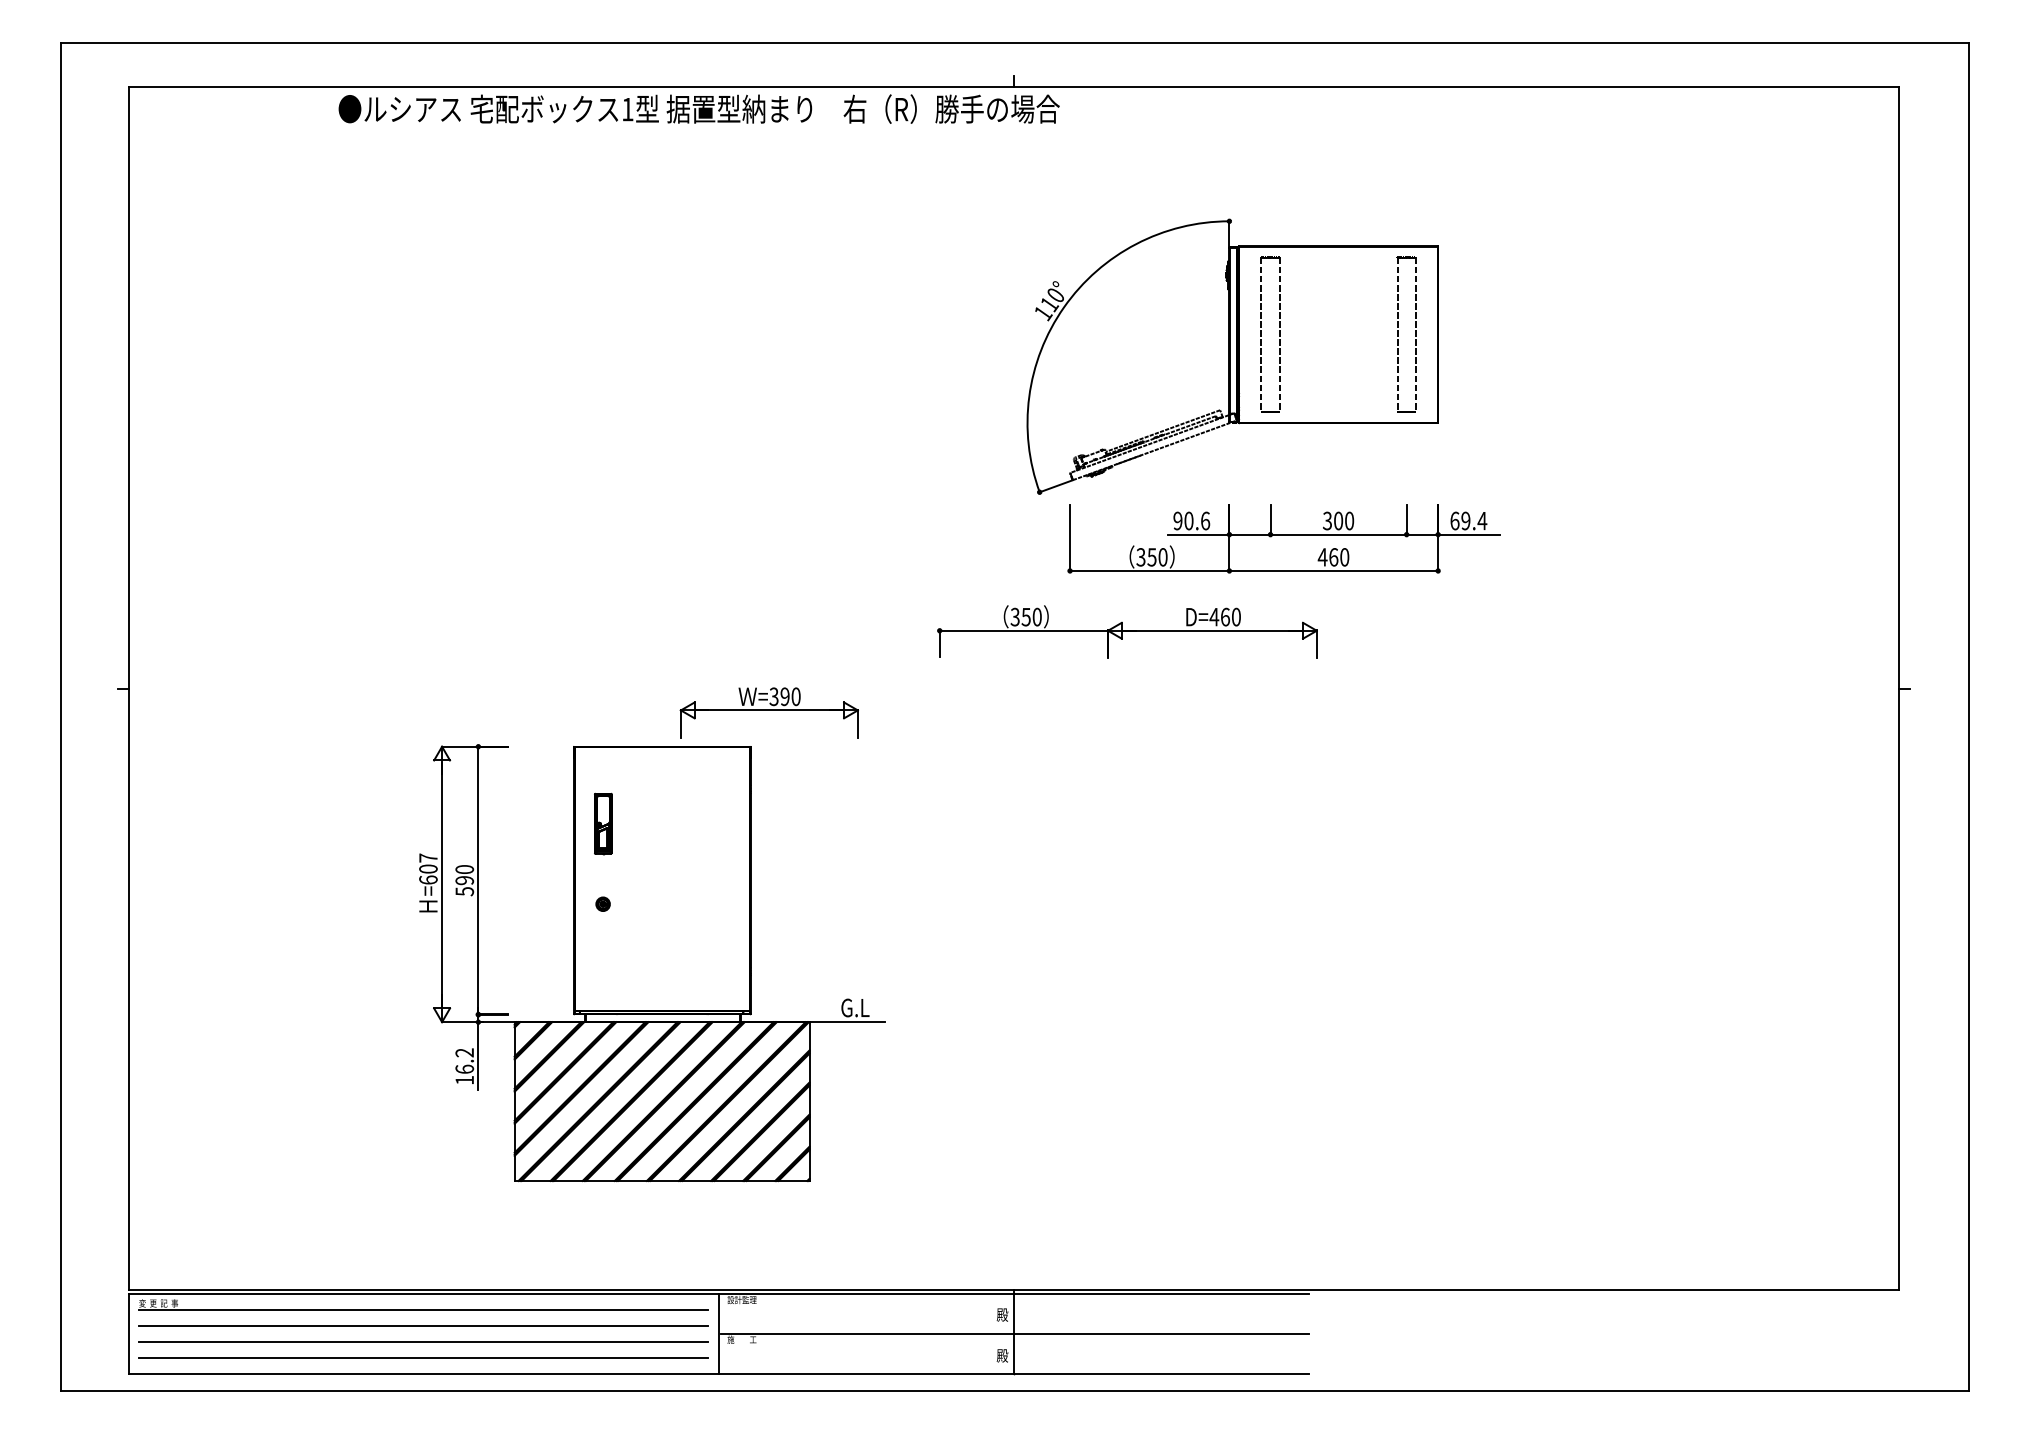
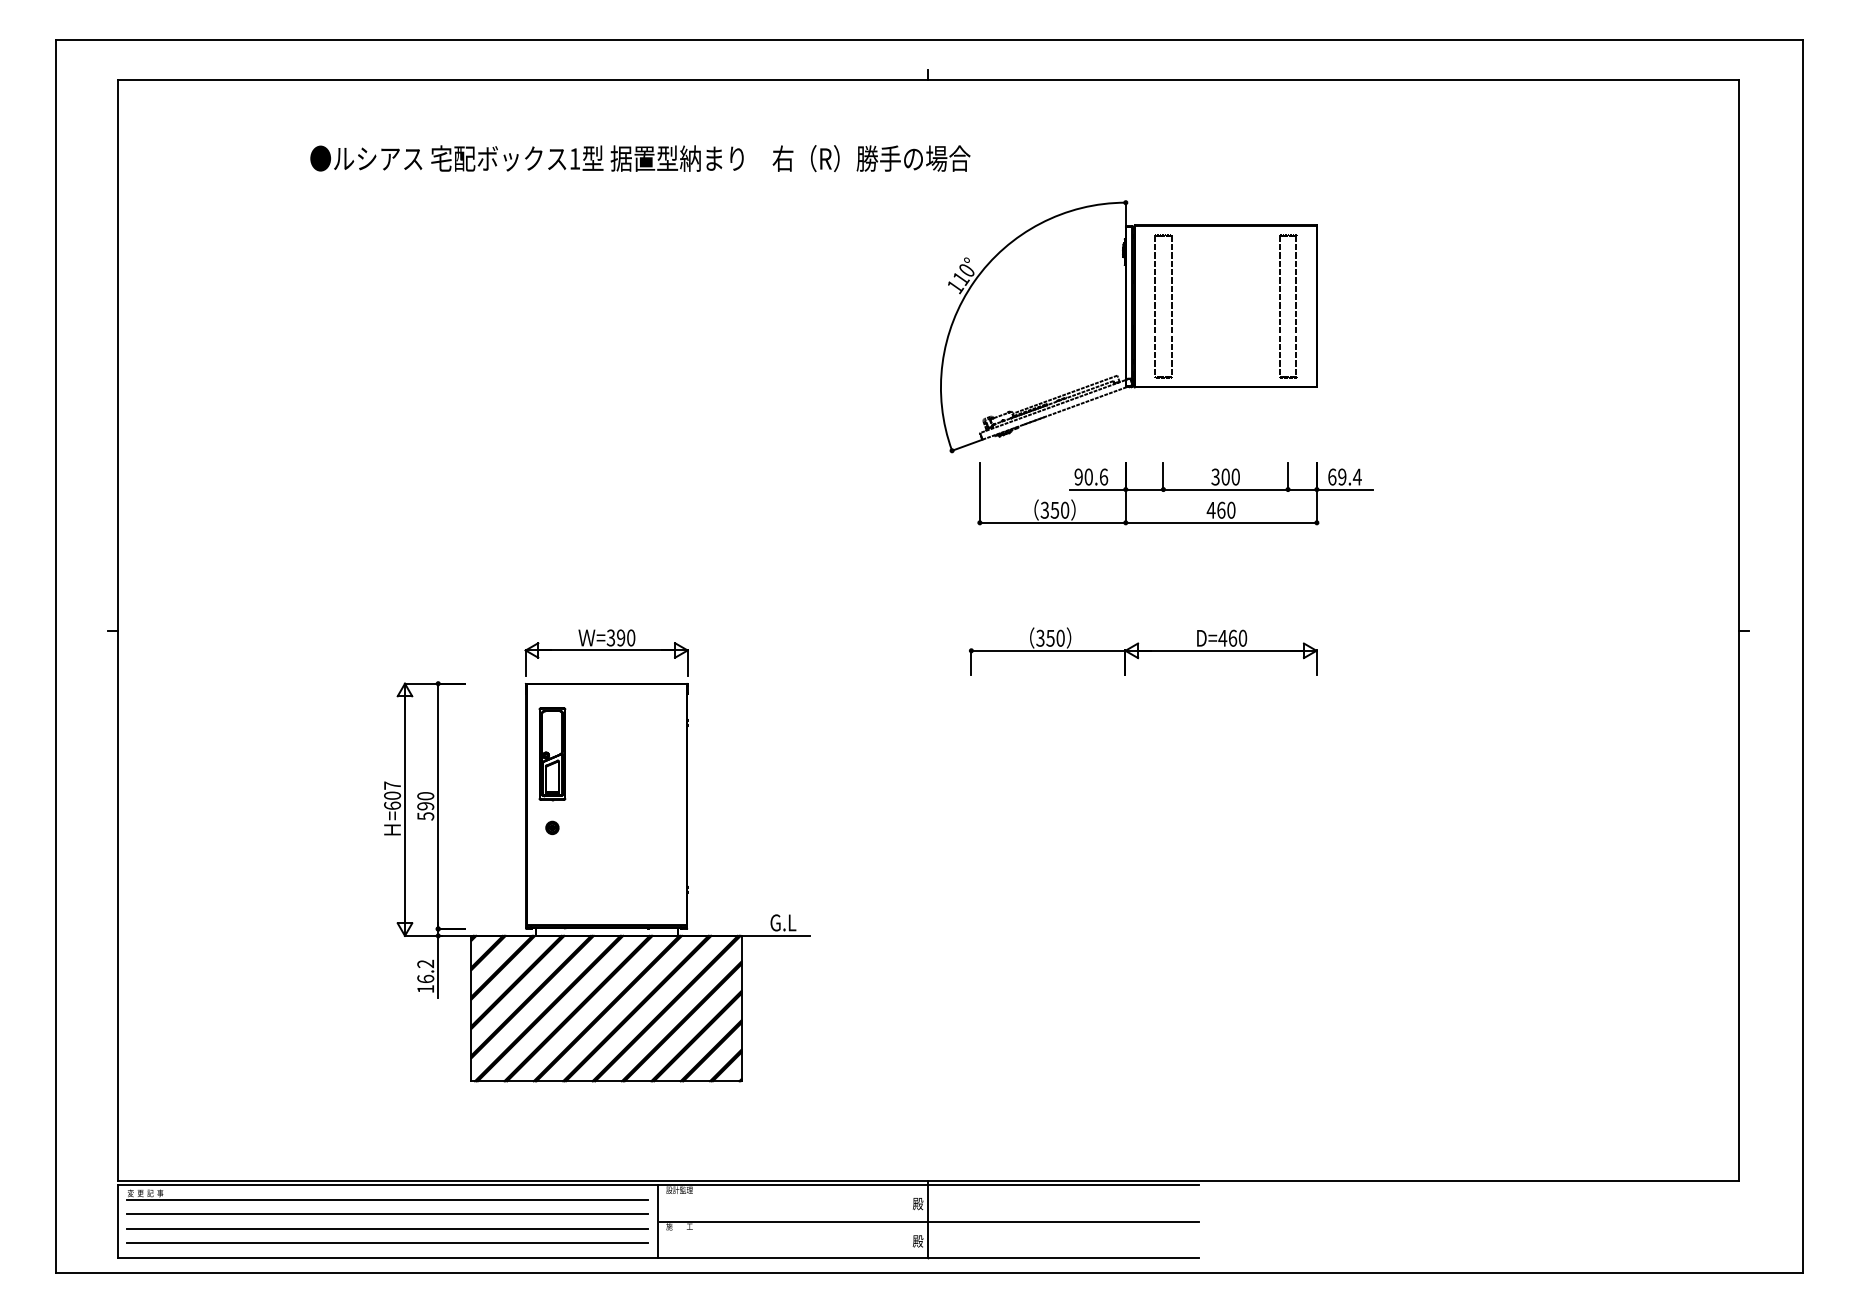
text: (698, 108) -> (639, 158), moved
part: (1127, 631) -> (1143, 651), moved
part: (768, 712) -> (605, 652), moved
part: (603, 823) -> (552, 754), size x1.67

